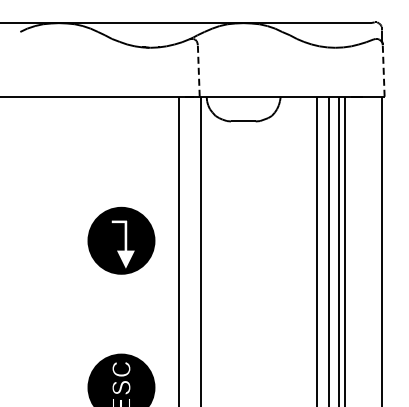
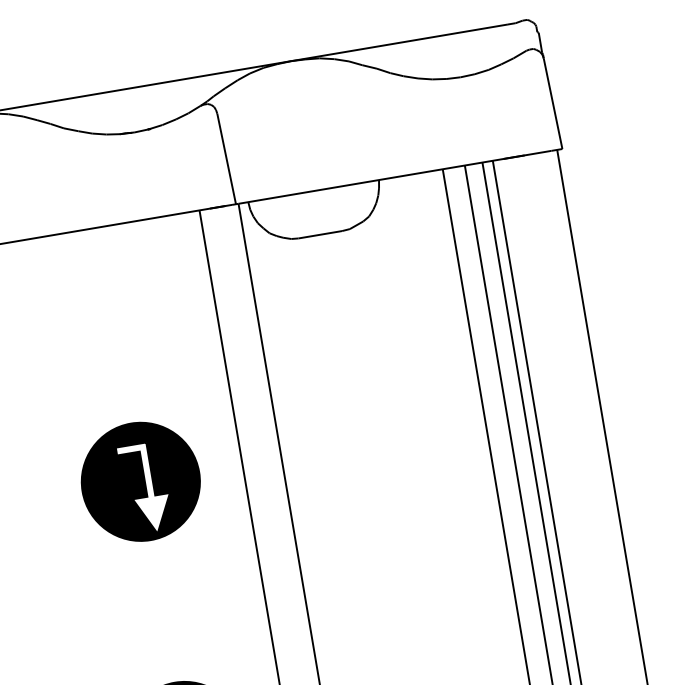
line: (198, 71) -> (226, 159), dashed -> solid
line: (383, 71) -> (552, 104), dashed -> solid

